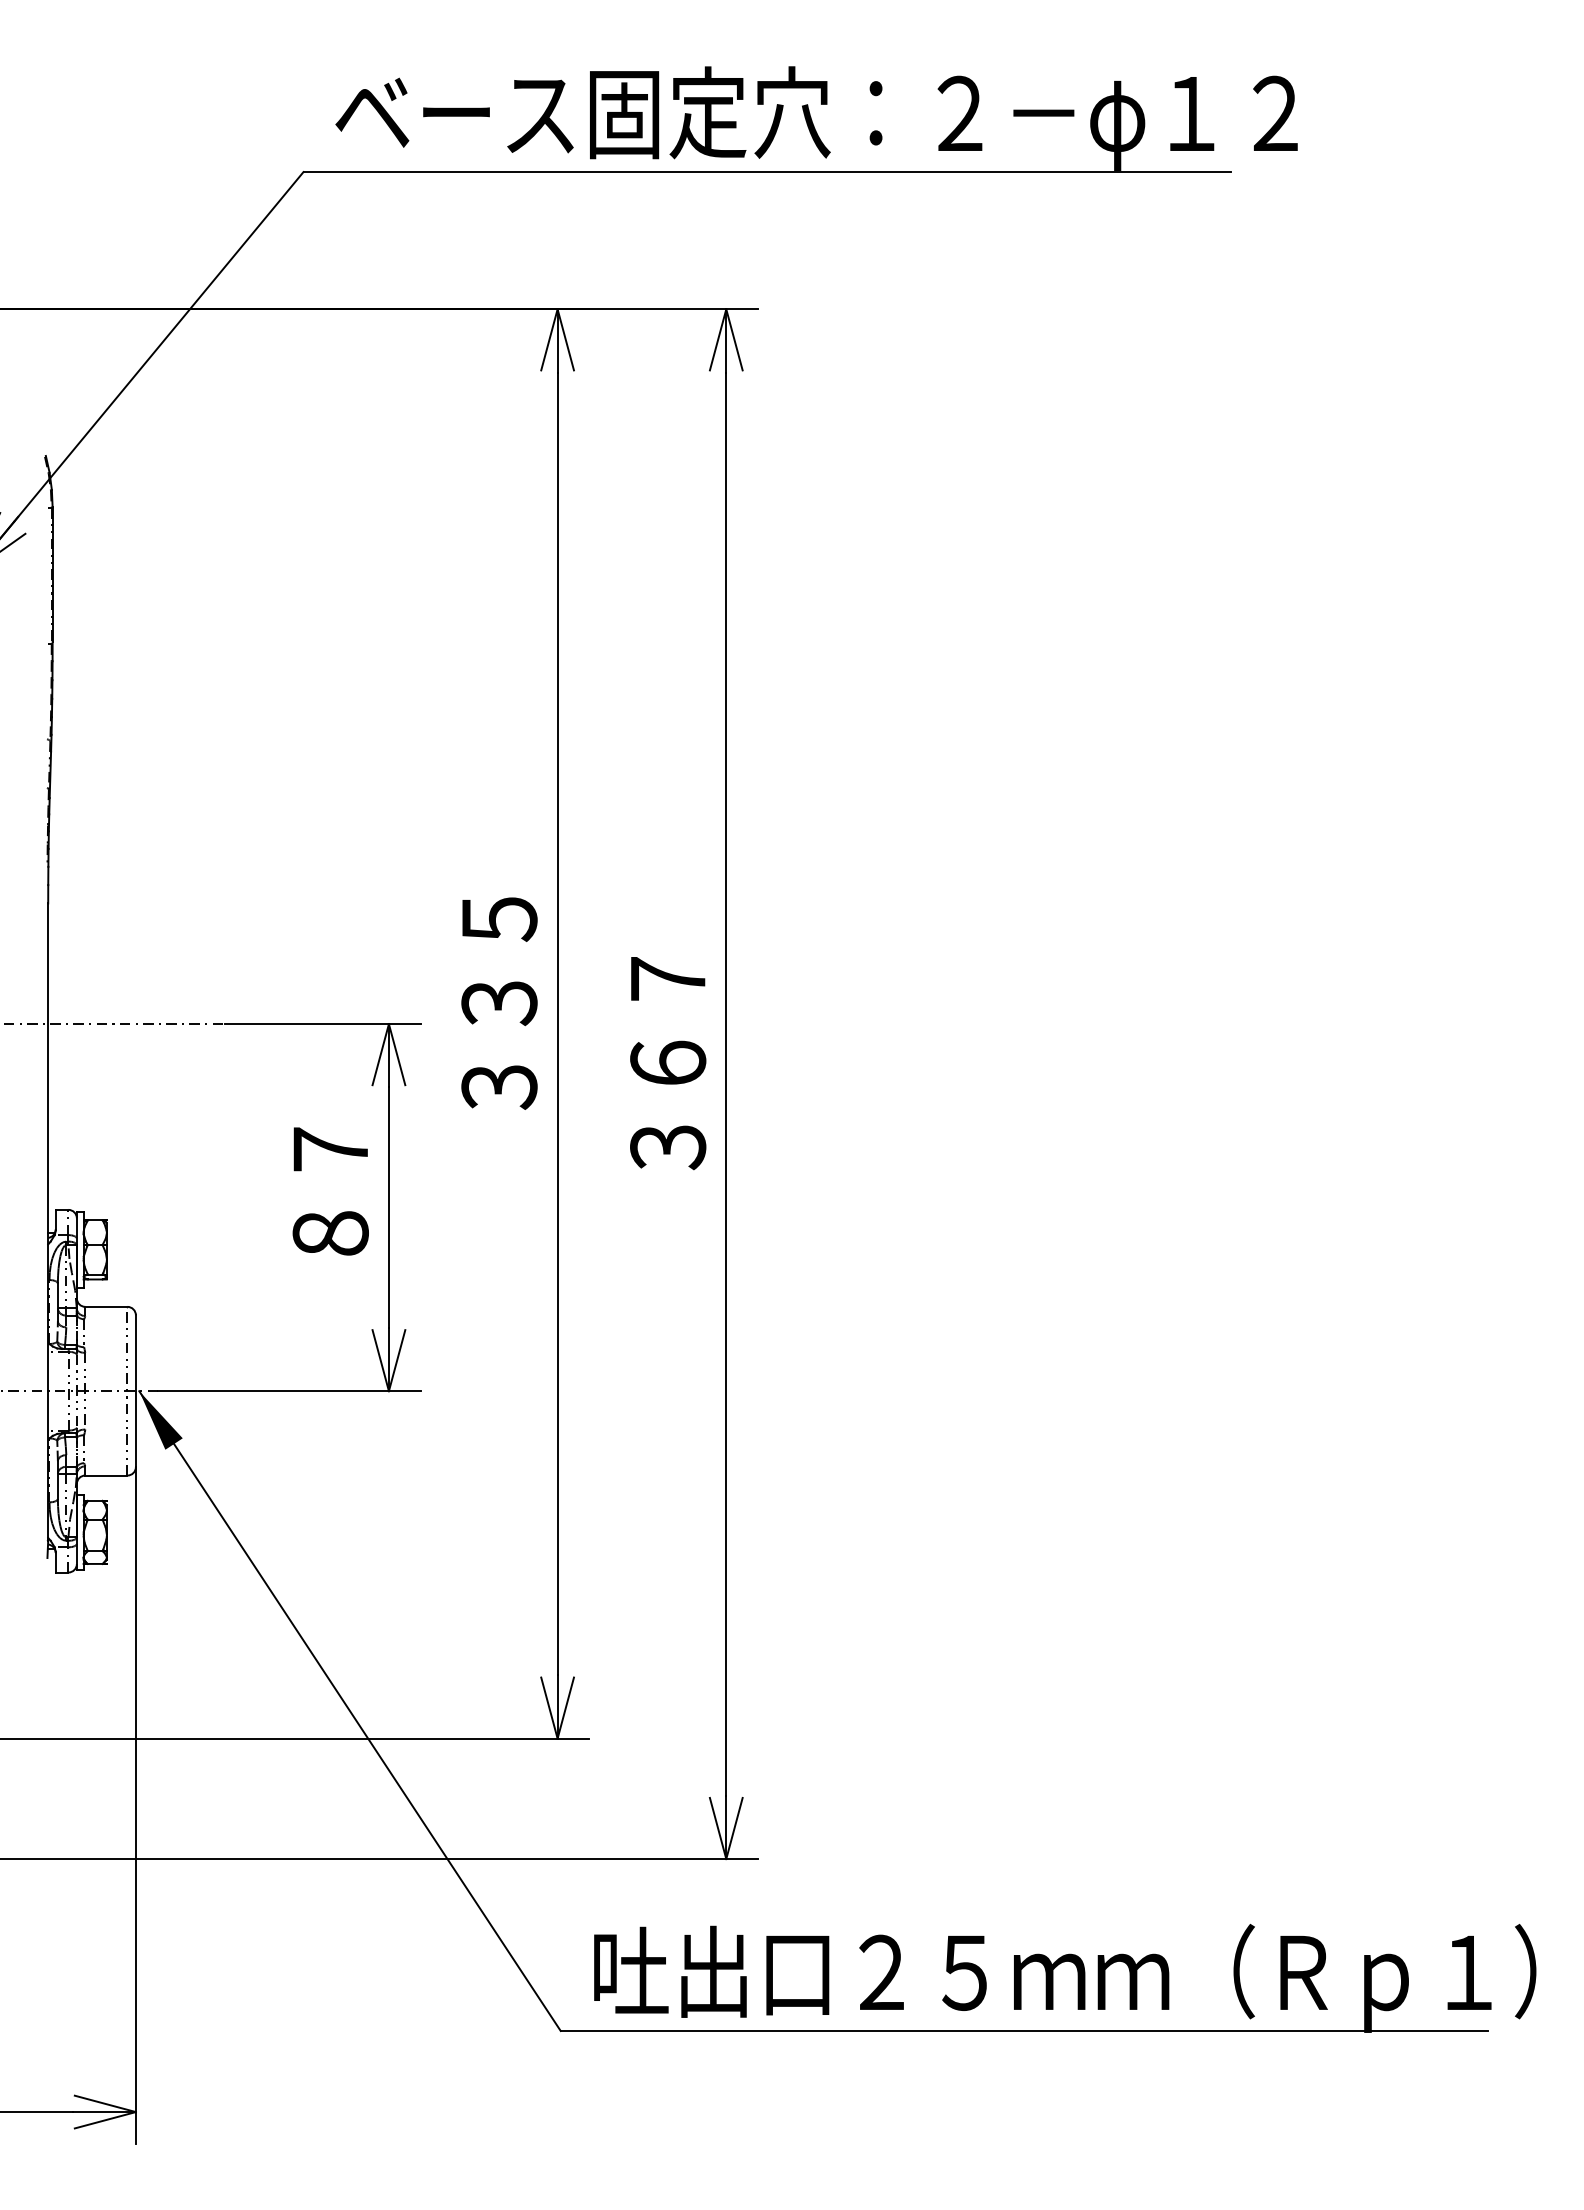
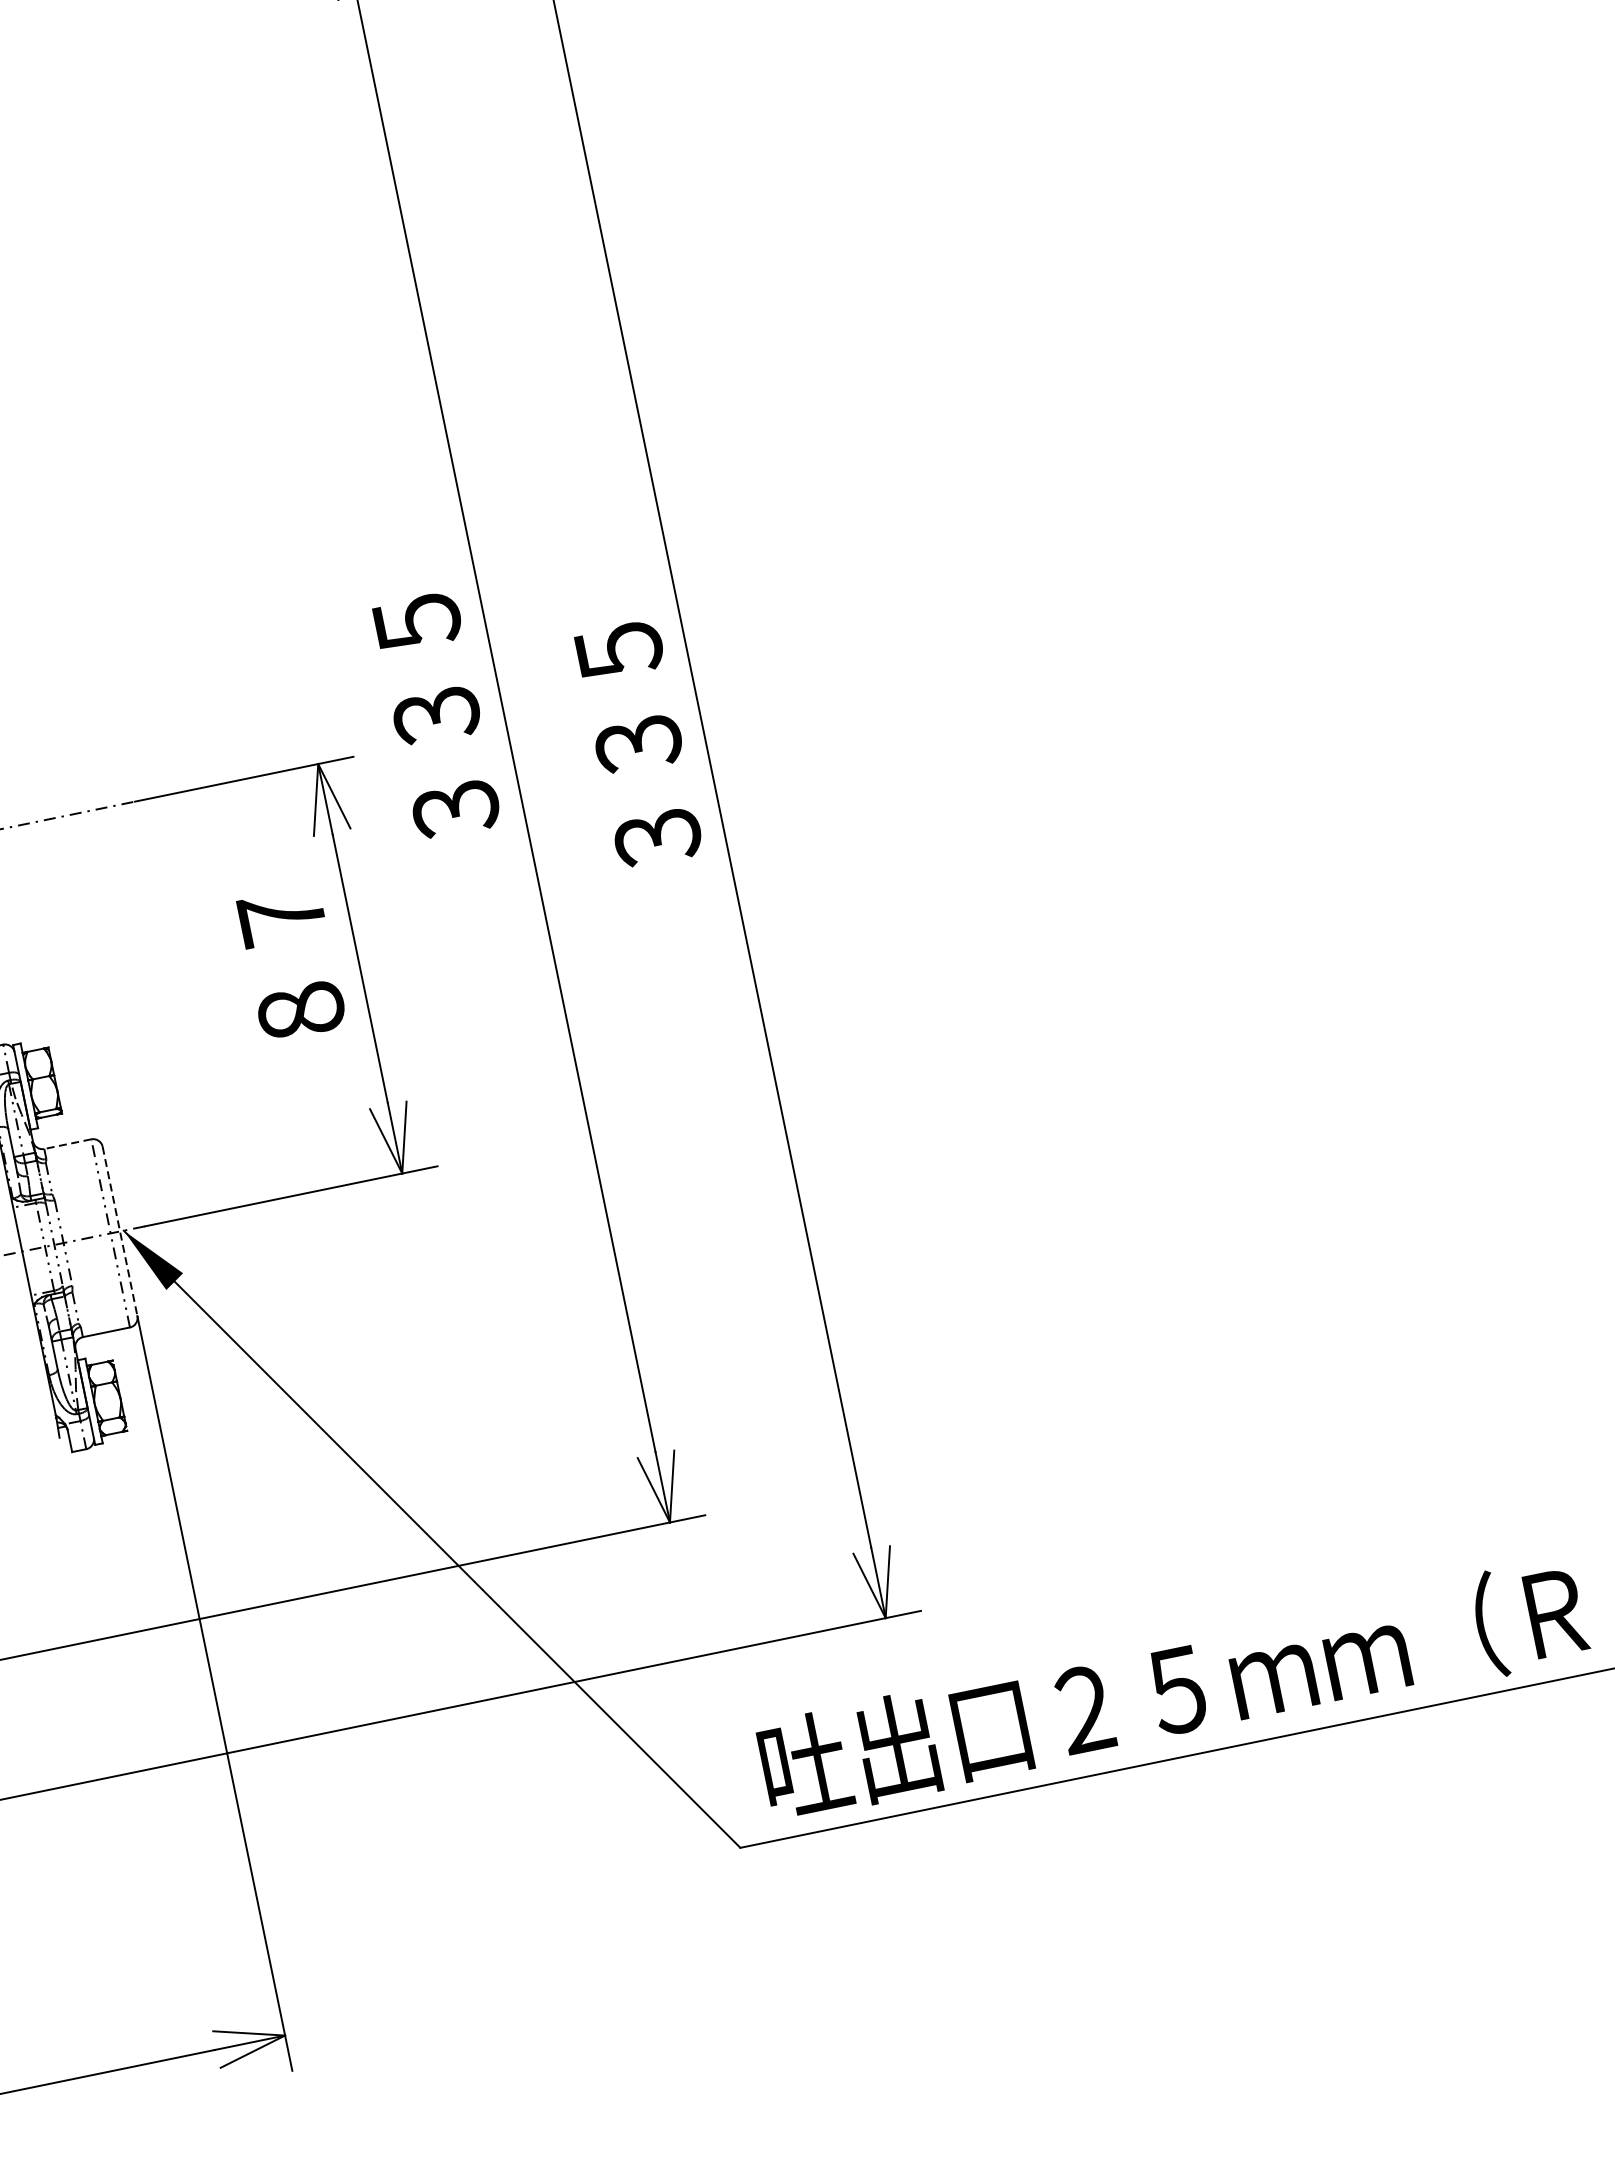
text: (668, 1021) -> (629, 697), ３６７ -> ３３５
line: (105, 1306) -> (66, 1143), solid -> dashed
line: (135, 1391) -> (119, 1231), solid -> dashed

